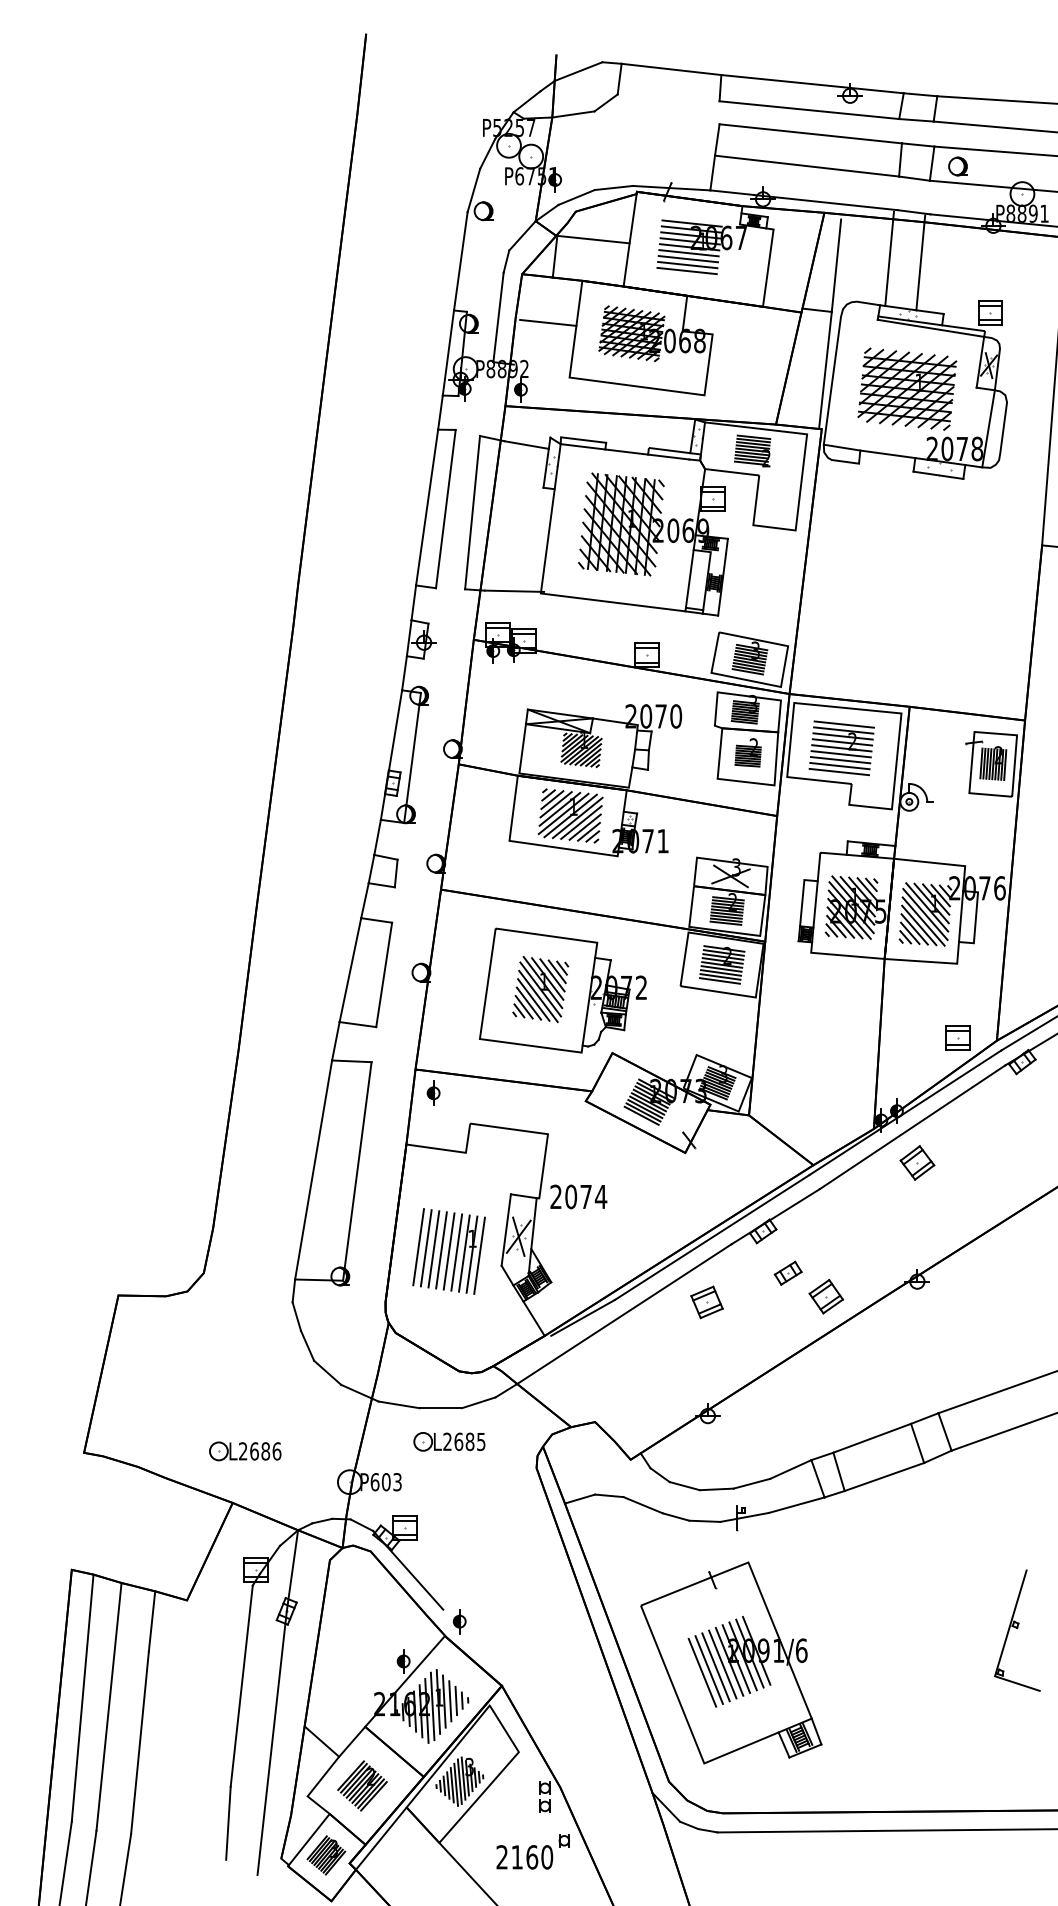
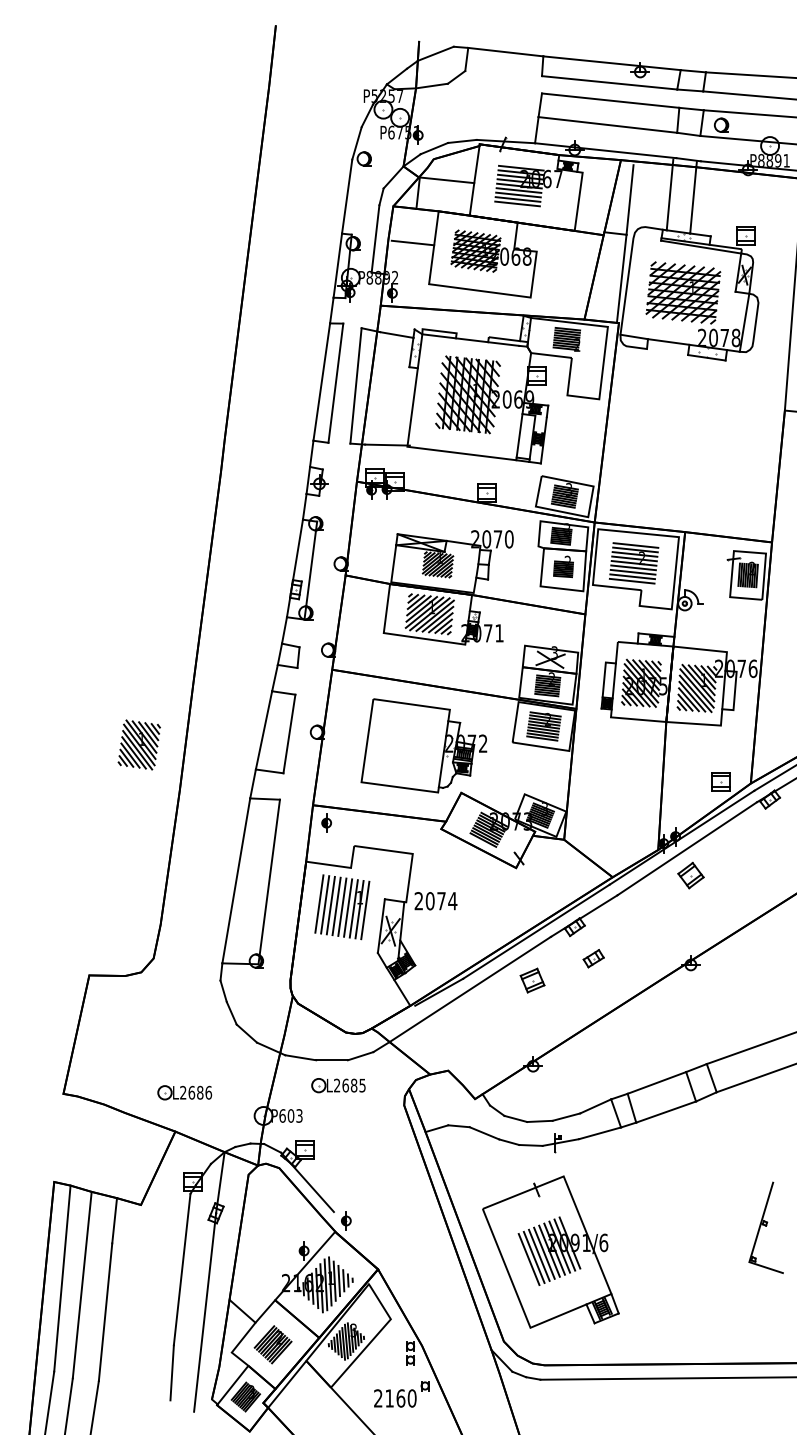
part: (539, 988) -> (138, 744), moved
part: (449, 1251) -> (342, 907), moved
part: (826, 1295) -> (622, 975), removed

